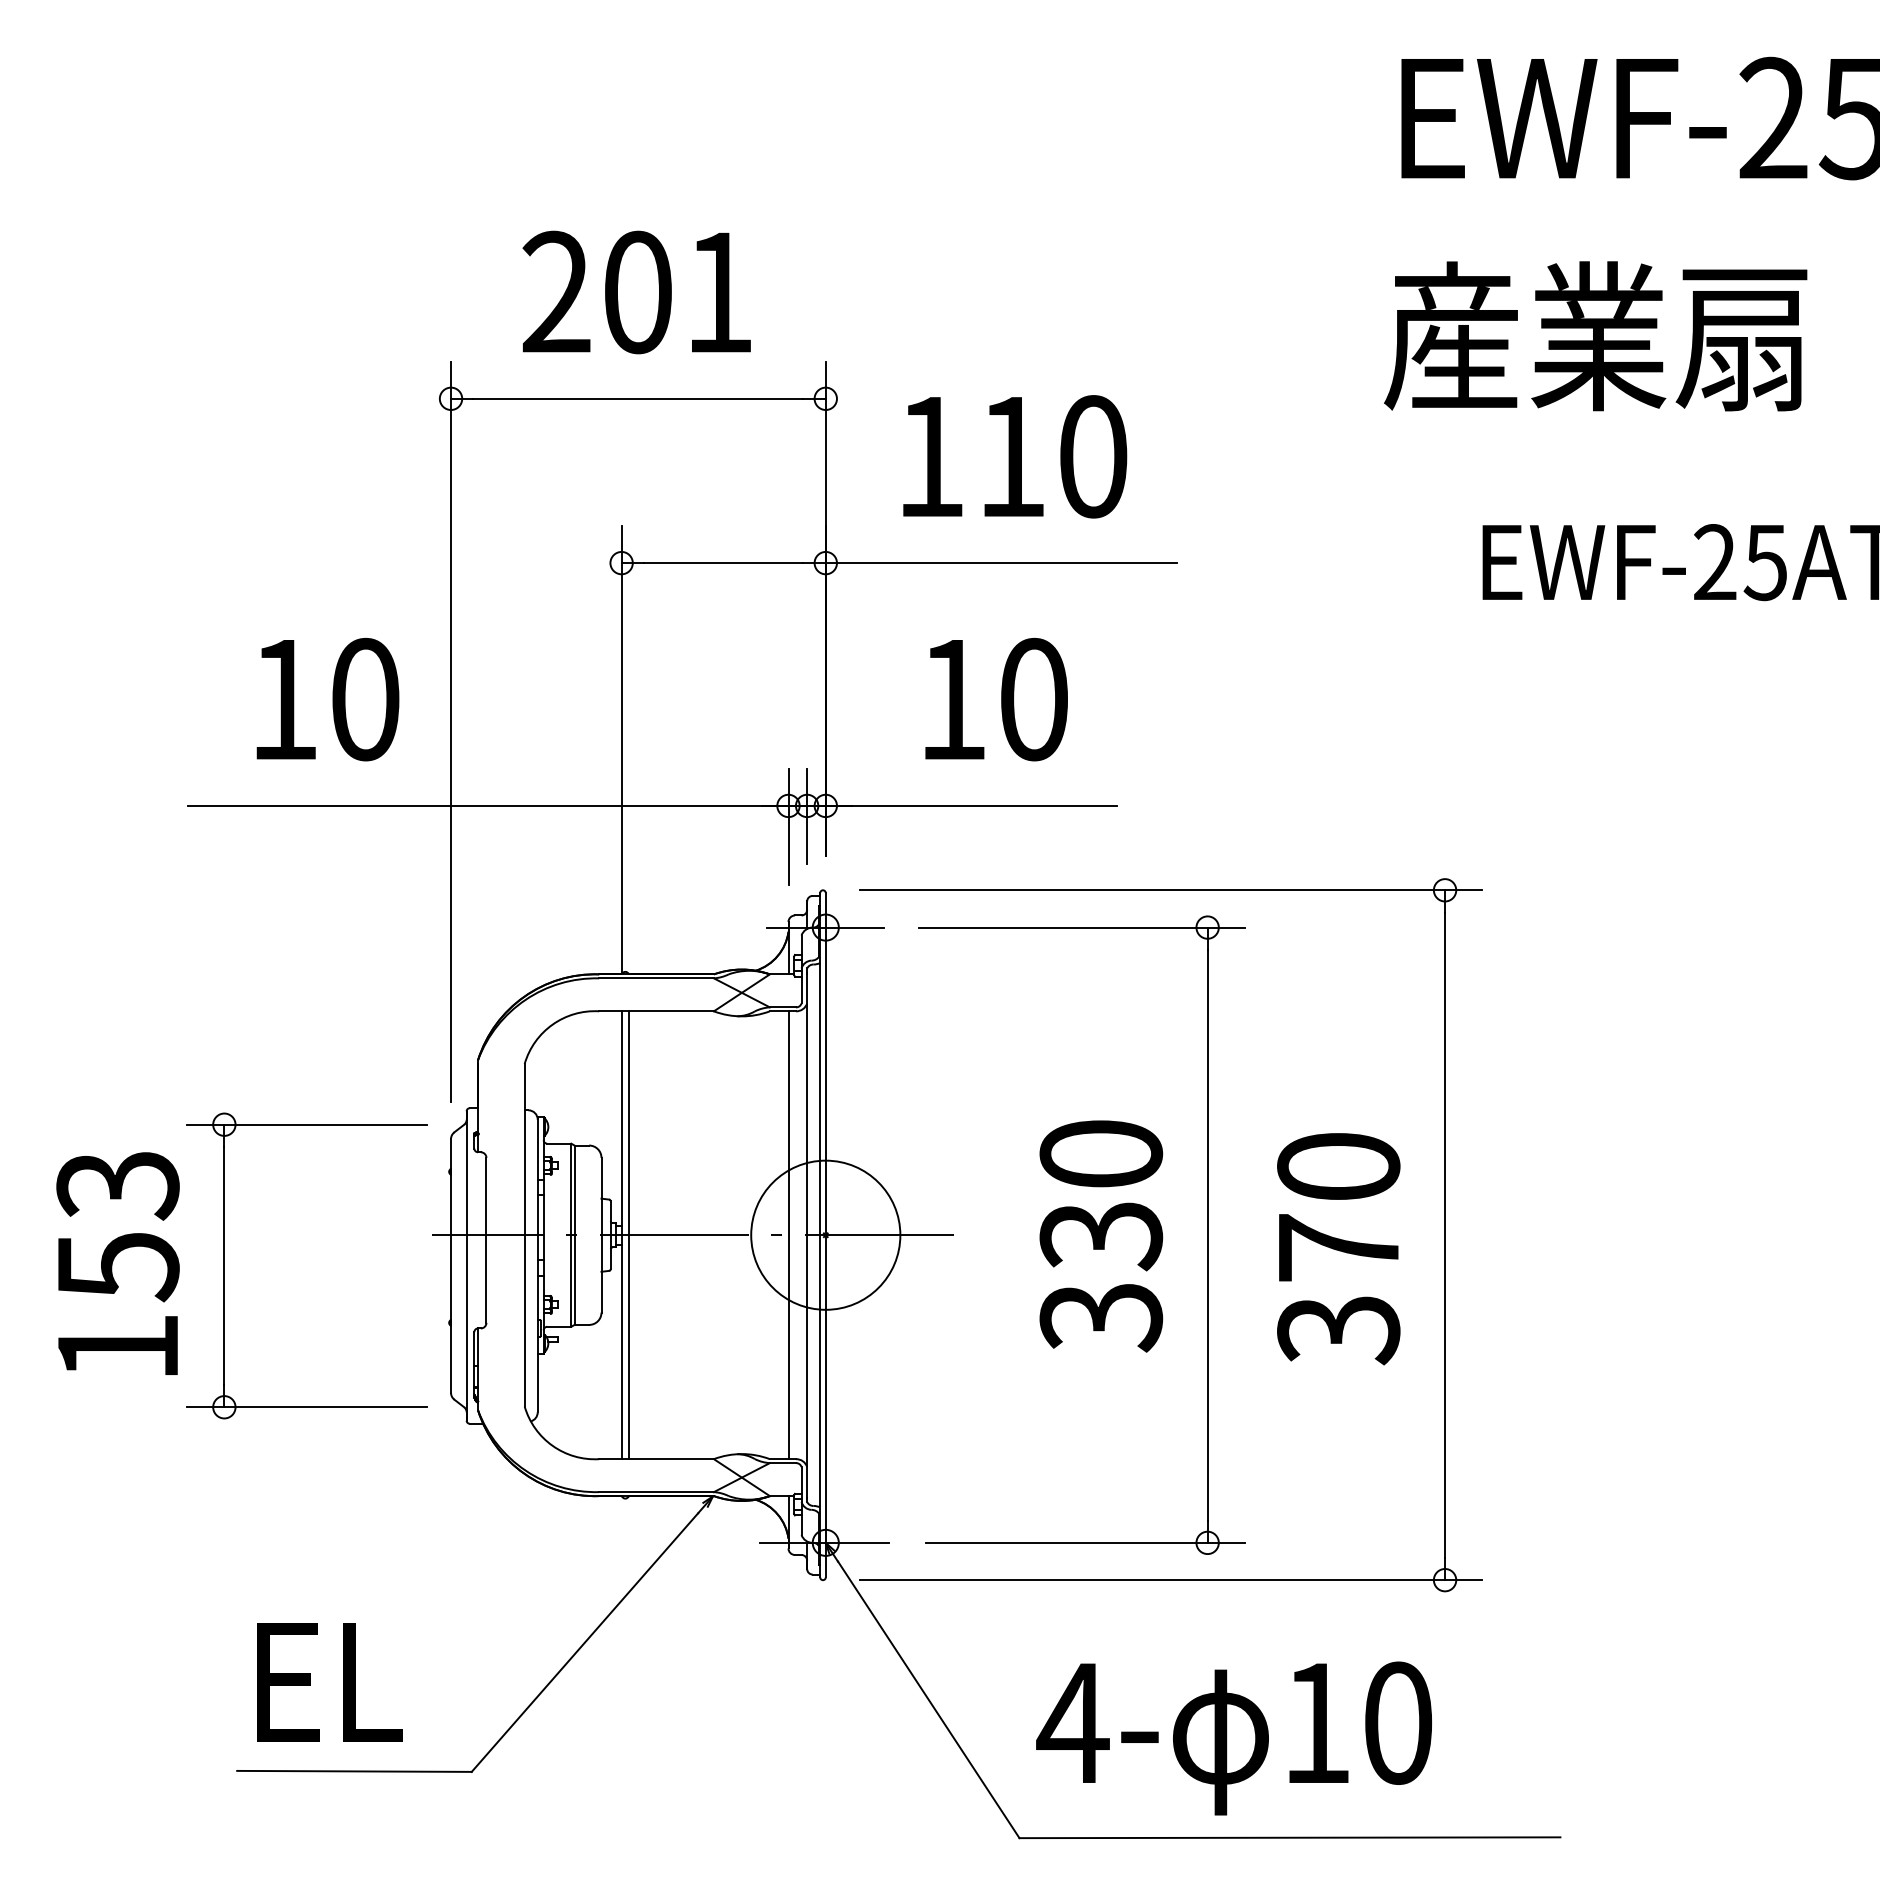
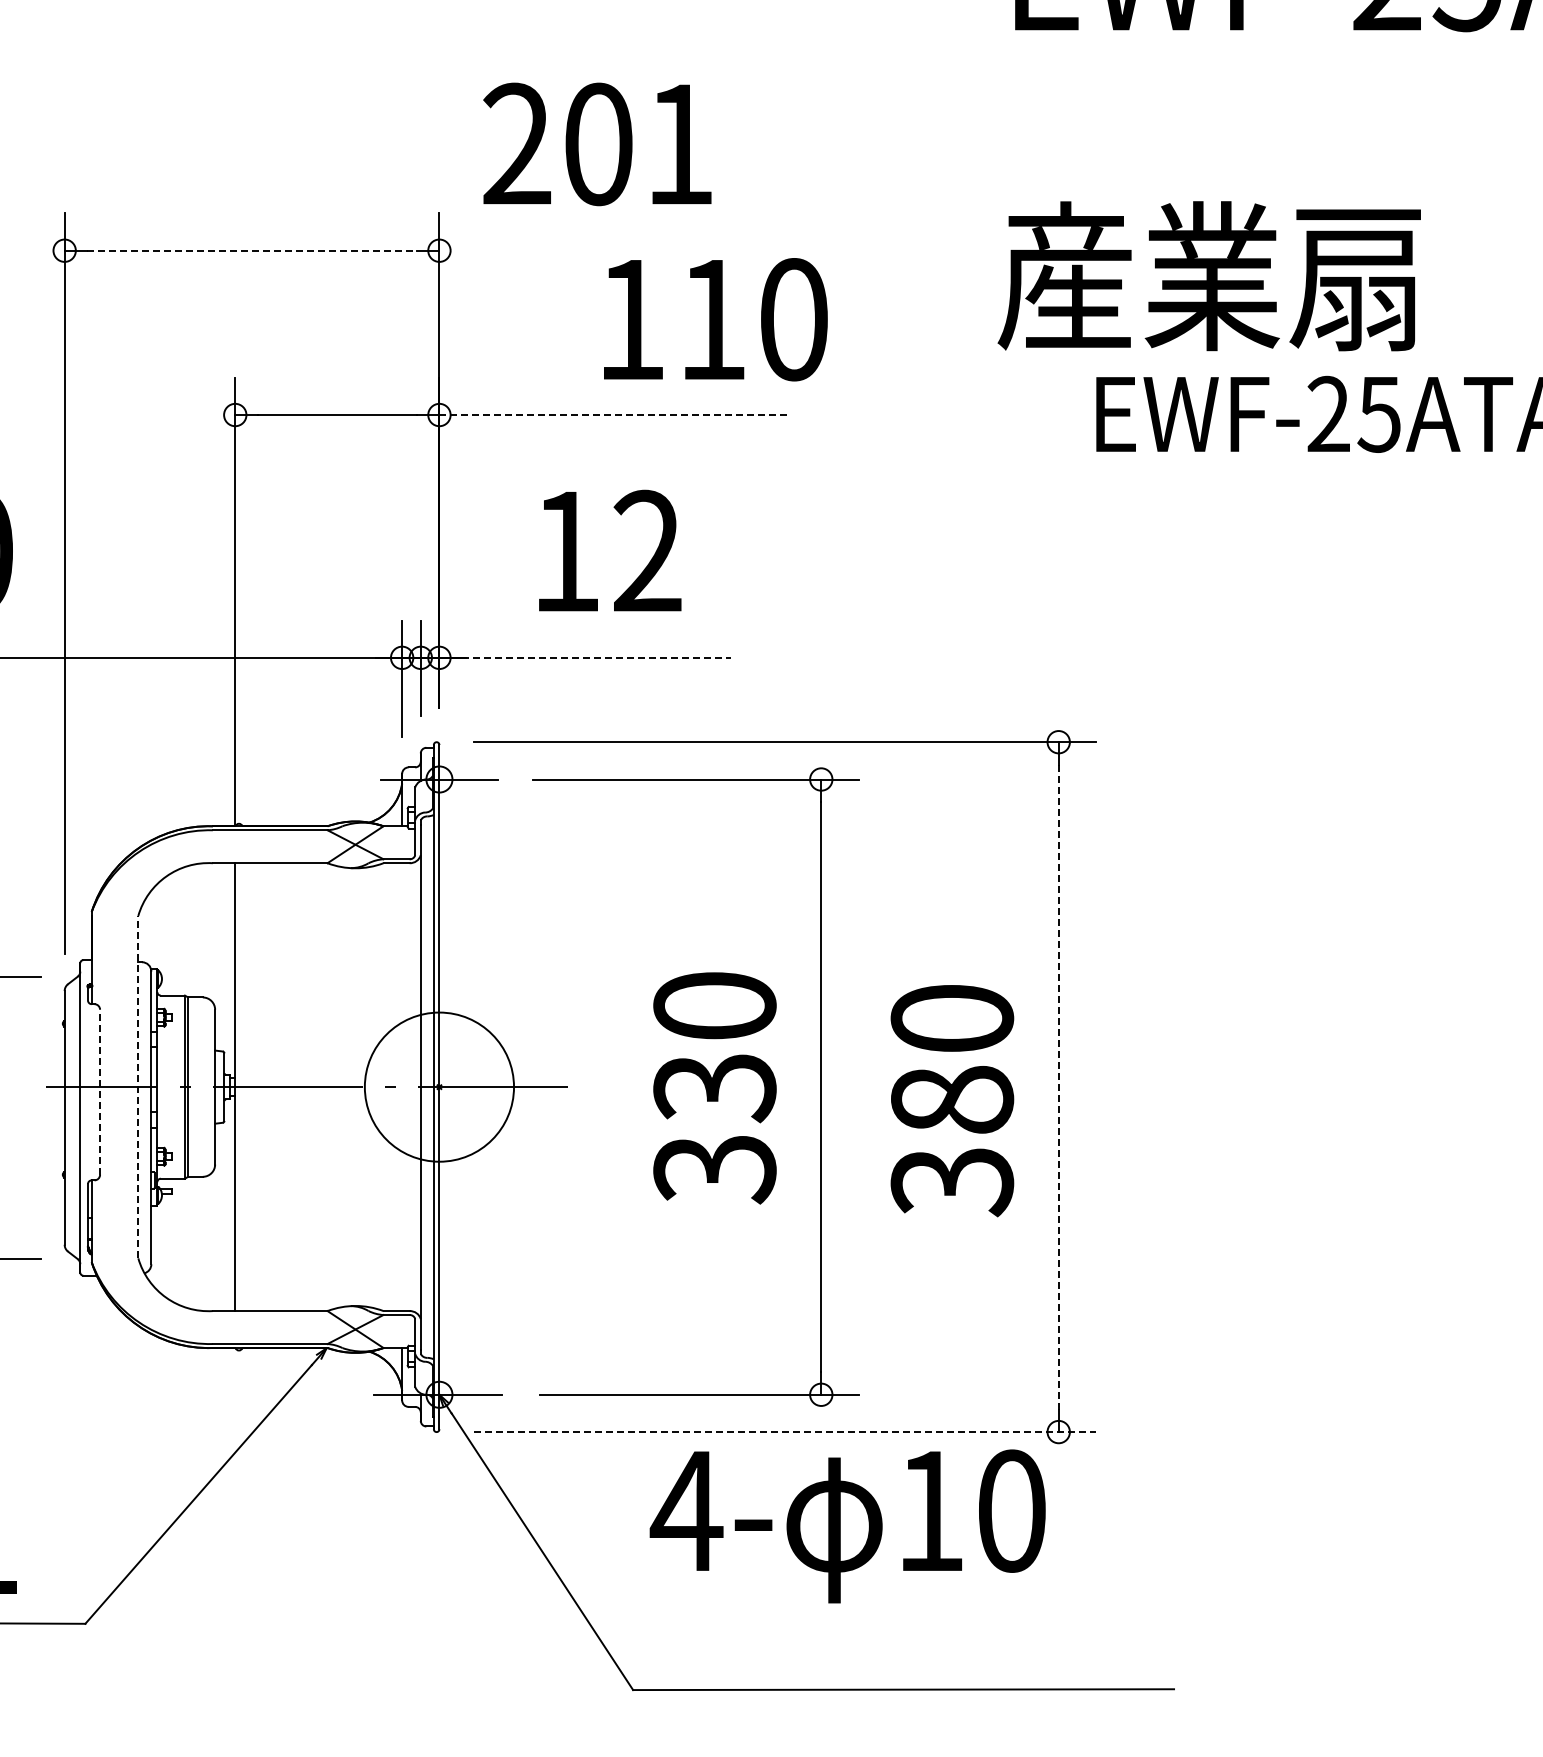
text: (636, 292) -> (597, 144), moved
text: (1595, 336) -> (1209, 276), moved
line: (638, 398) -> (252, 250), solid -> dashed
text: (1015, 456) -> (716, 319), moved
line: (1001, 563) -> (615, 415), solid -> dashed
text: (1033, 699) -> (647, 551), 10 -> 12
line: (982, 805) -> (596, 657), solid -> dashed
line: (524, 1234) -> (138, 1086), solid -> dashed
line: (629, 1235) -> (243, 1087), removed
line: (788, 1235) -> (402, 1087), removed
line: (1445, 1235) -> (1059, 1087), solid -> dashed
line: (486, 1240) -> (100, 1092), solid -> dashed
text: (1338, 1247) -> (952, 1099), 370 -> 380
line: (1171, 1580) -> (785, 1432), solid -> dashed
text: (1233, 1738) -> (847, 1526), moved

